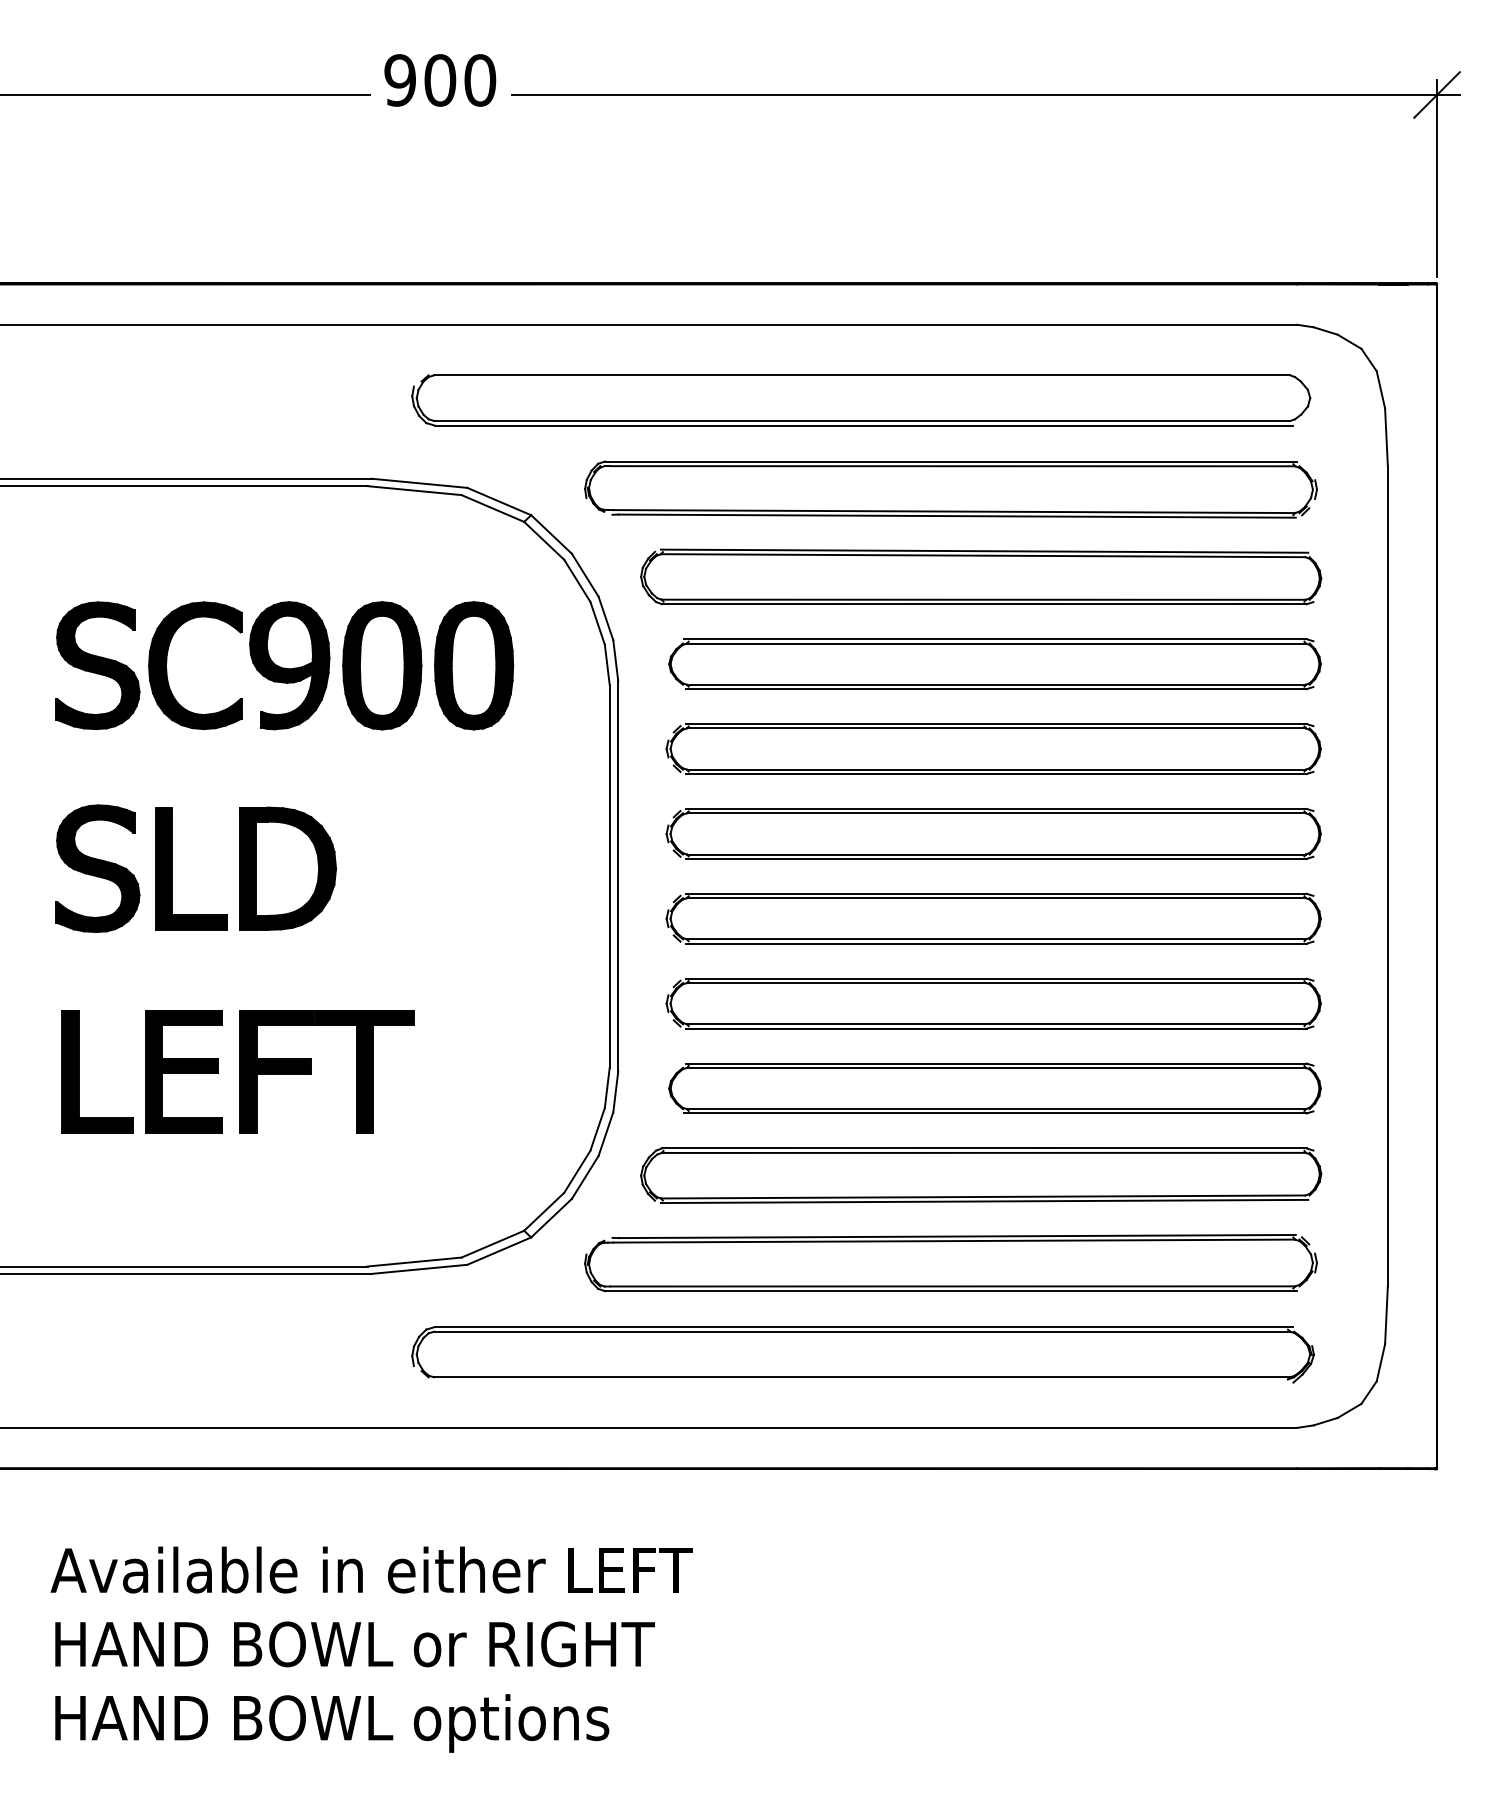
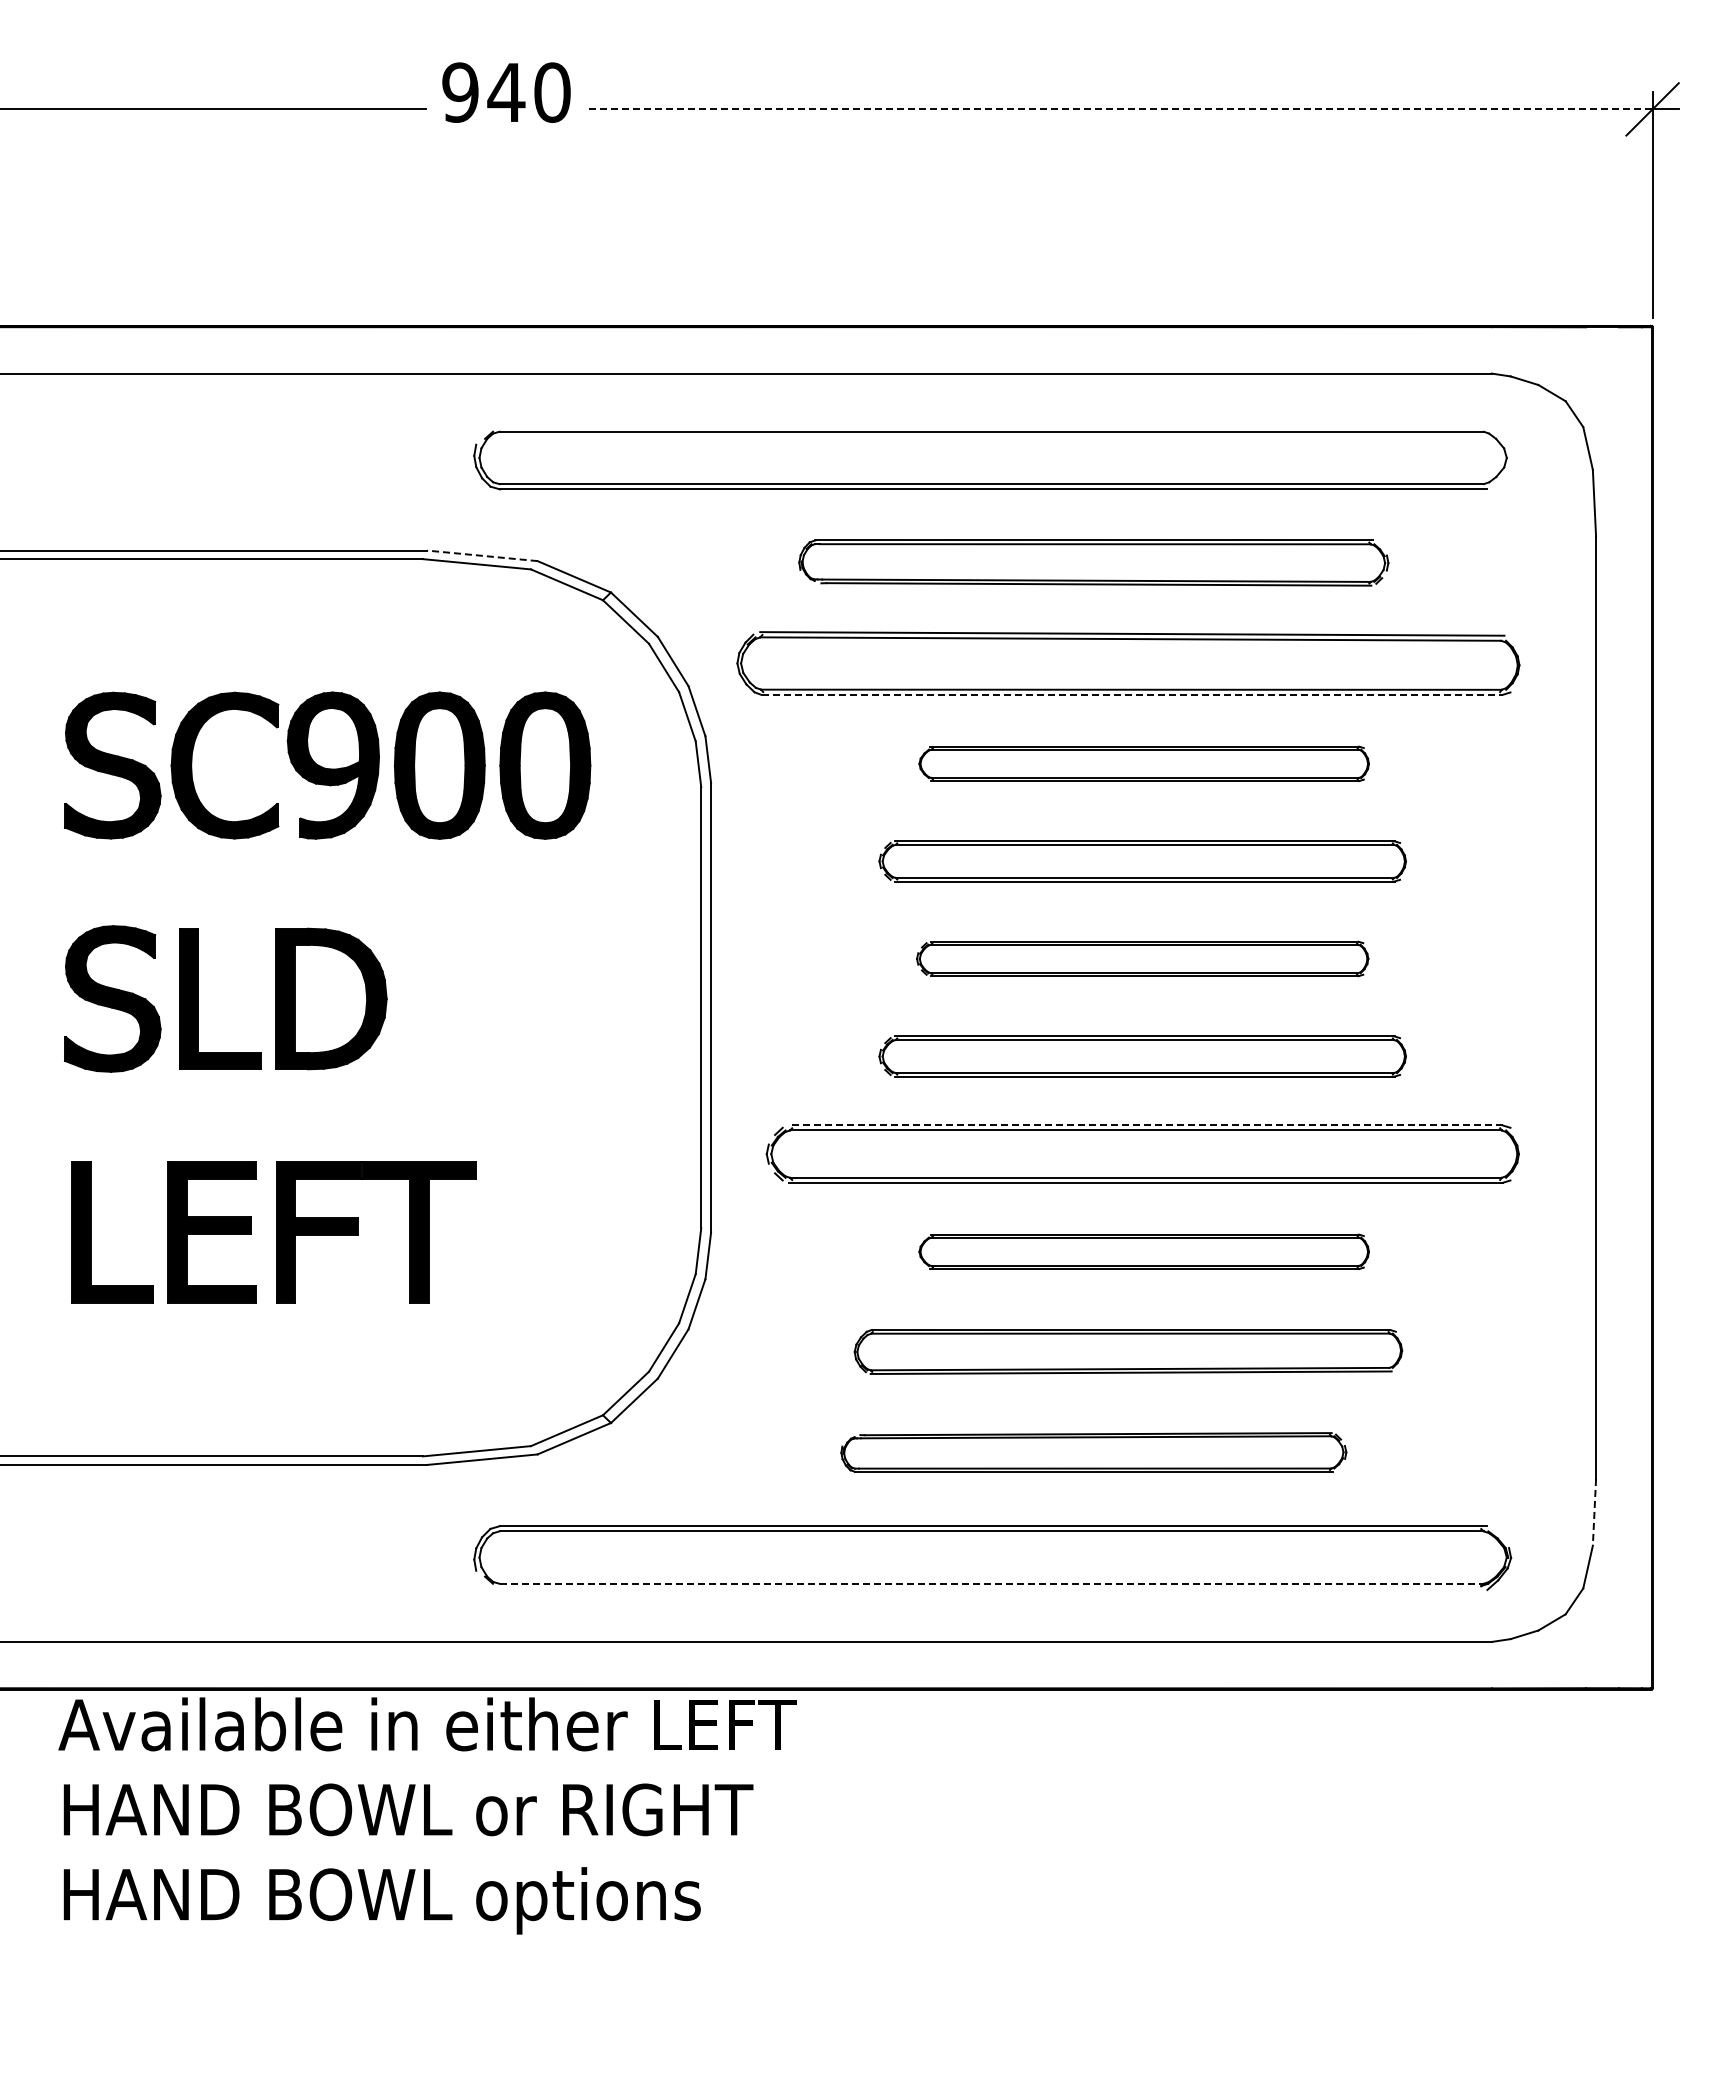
text: (440, 80) -> (506, 92), 900 -> 940
line: (974, 95) -> (1120, 109), solid -> dashed
line: (419, 483) -> (482, 555), solid -> dashed
part: (950, 489) -> (1093, 562), size x0.7
line: (984, 603) -> (1132, 694), solid -> dashed
part: (994, 663) -> (1143, 763), size x0.6
part: (993, 749) -> (1142, 861), size x0.7
part: (993, 833) -> (1142, 958), size x0.6
part: (993, 918) -> (1142, 1056), size x0.7
line: (996, 978) -> (1145, 1125), solid -> dashed
part: (994, 1088) -> (1143, 1251), size x0.6
part: (981, 1175) -> (1128, 1351), size x0.7
part: (950, 1263) -> (1093, 1452), size x0.6
line: (1386, 1315) -> (1594, 1512), solid -> dashed
line: (862, 1377) -> (992, 1583), solid -> dashed
text: (371, 1649) -> (427, 1815), moved

